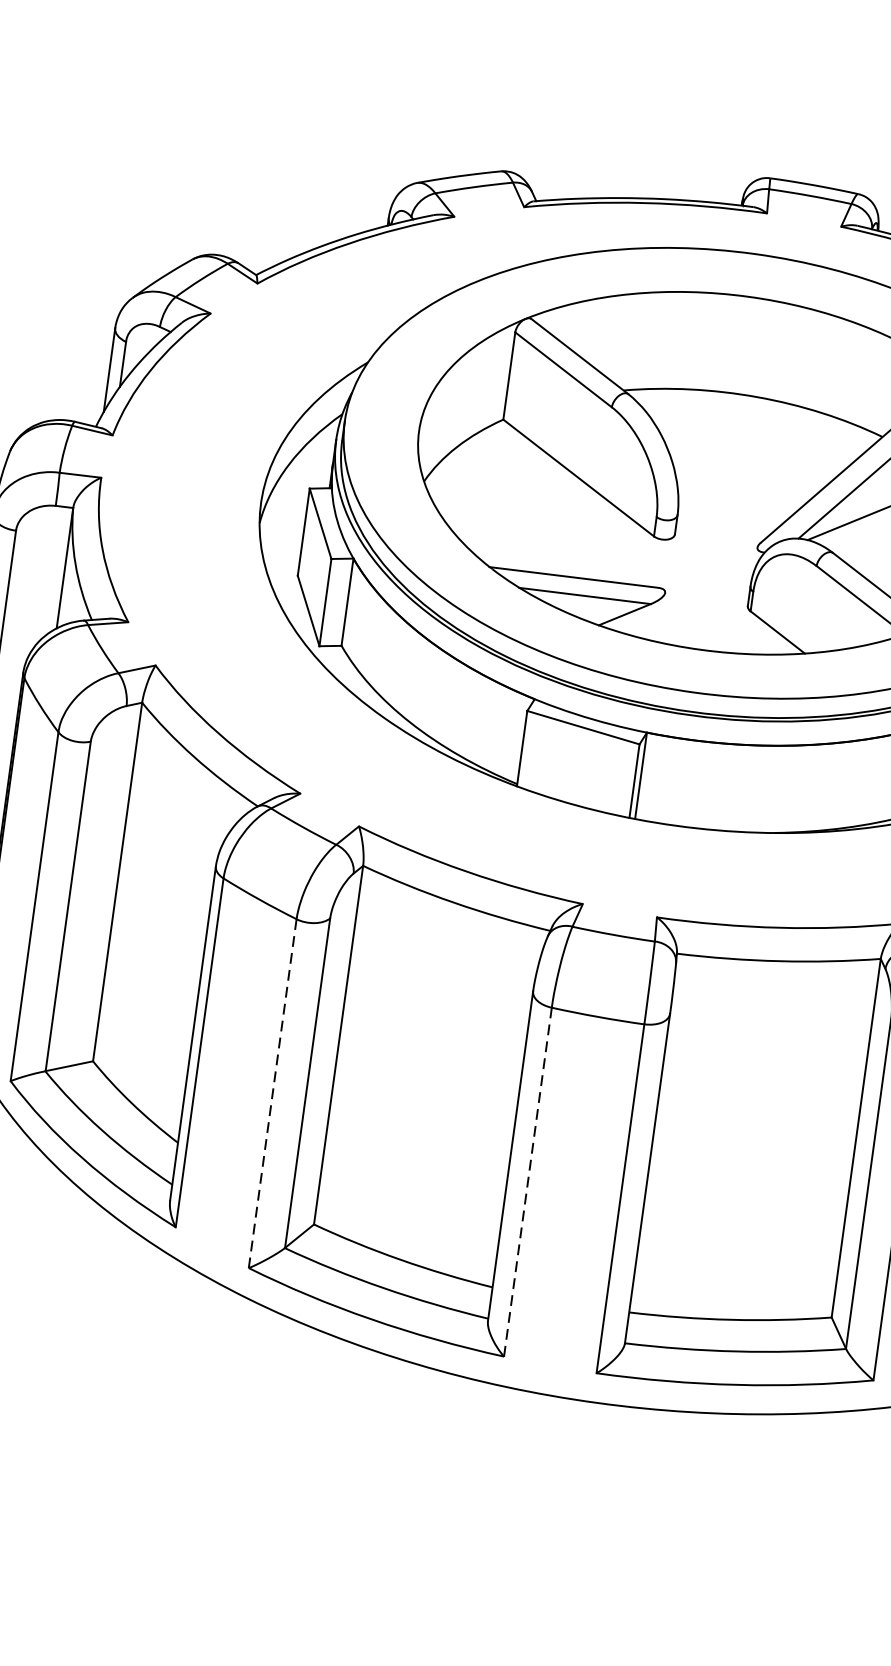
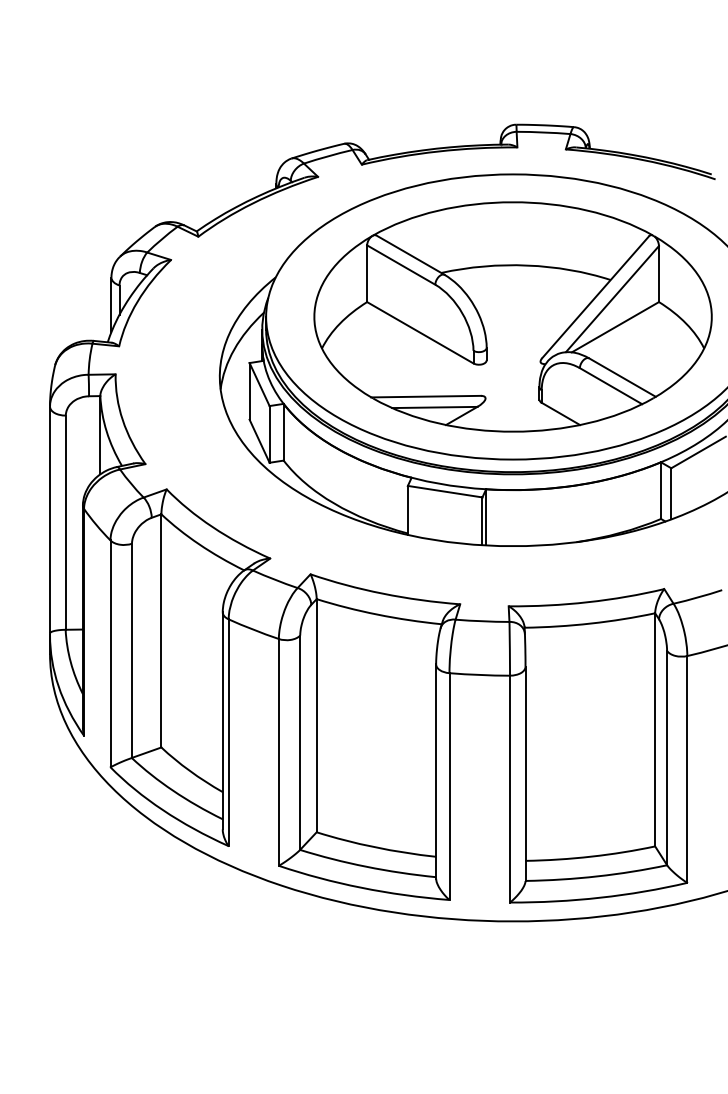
line: (272, 1093) -> (278, 752), dashed -> solid
line: (527, 1182) -> (449, 786), dashed -> solid

